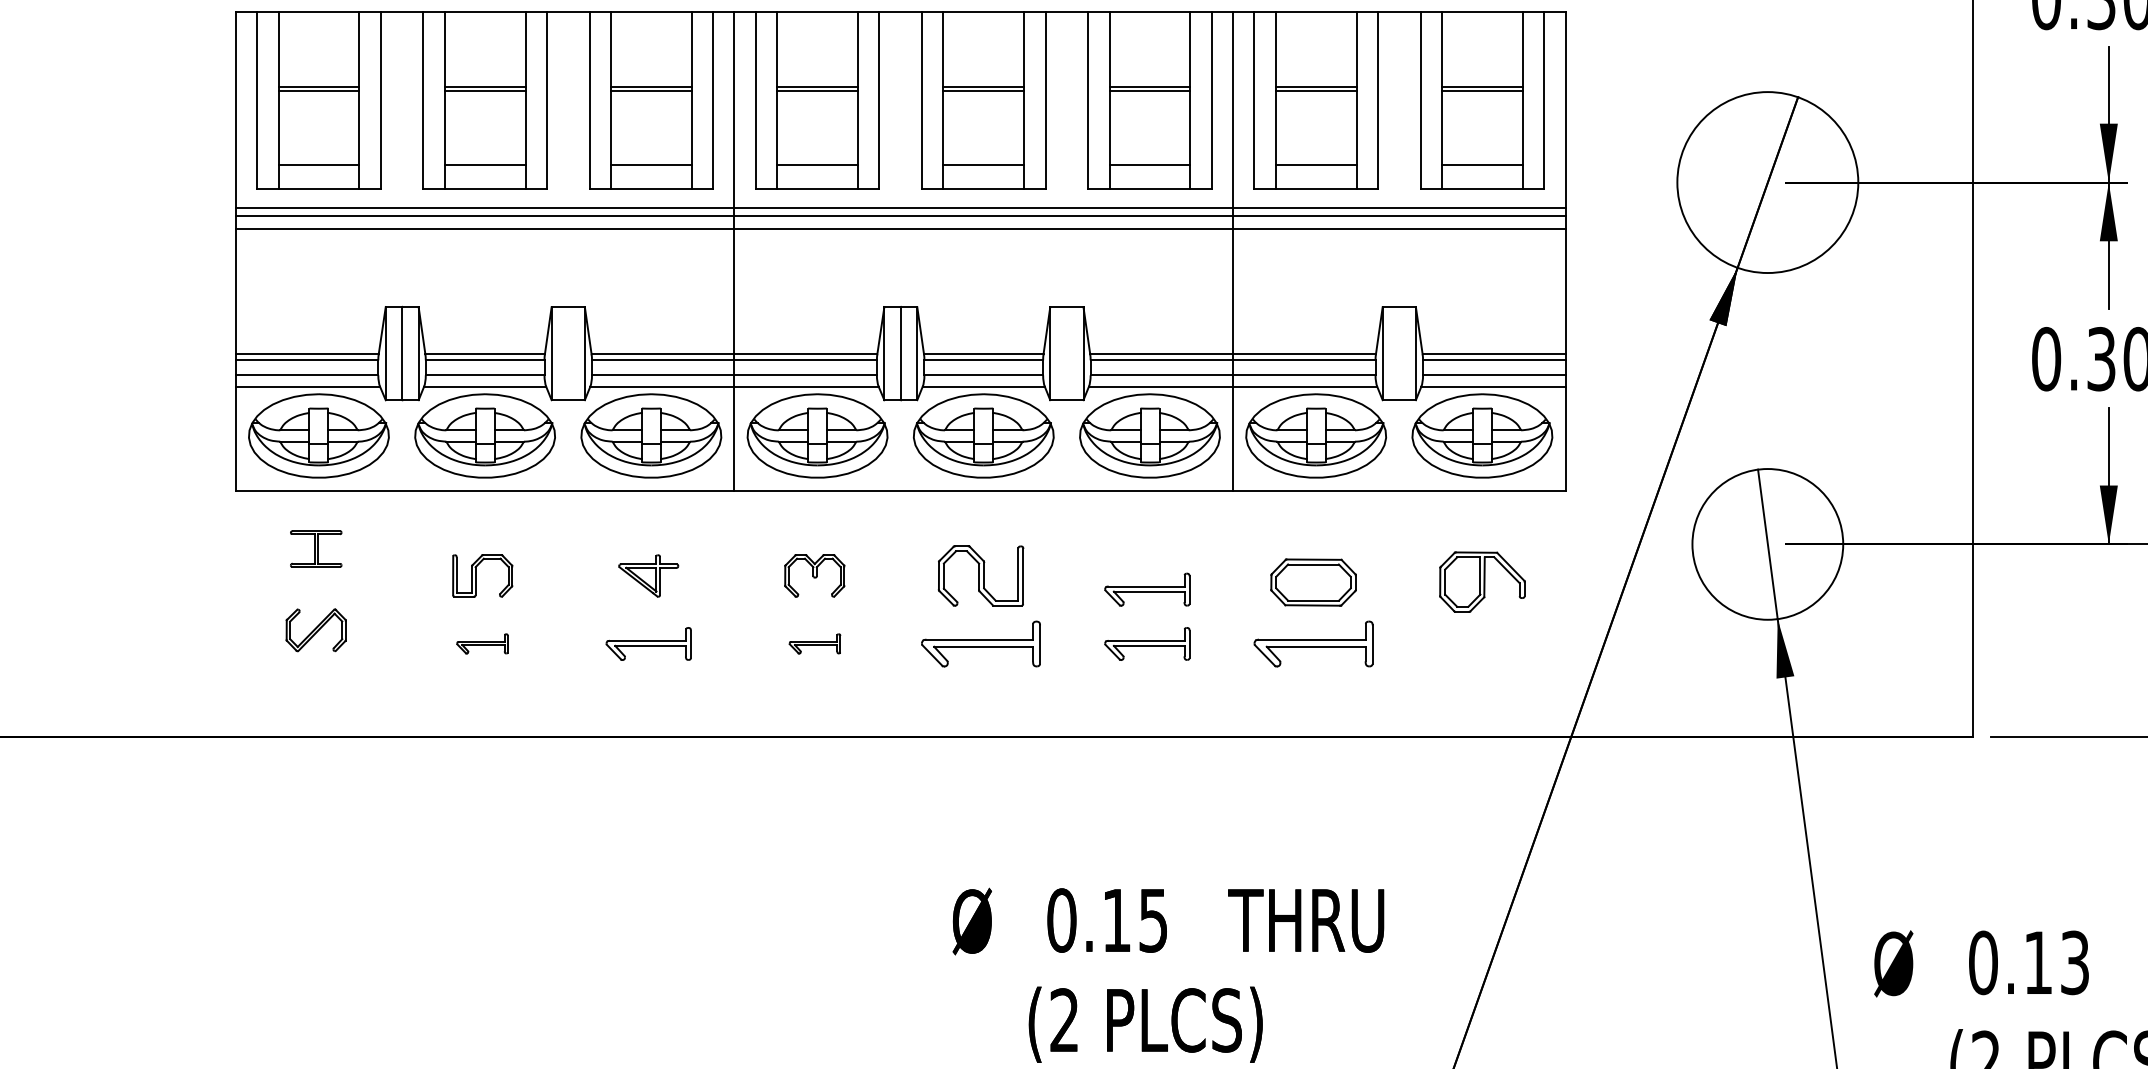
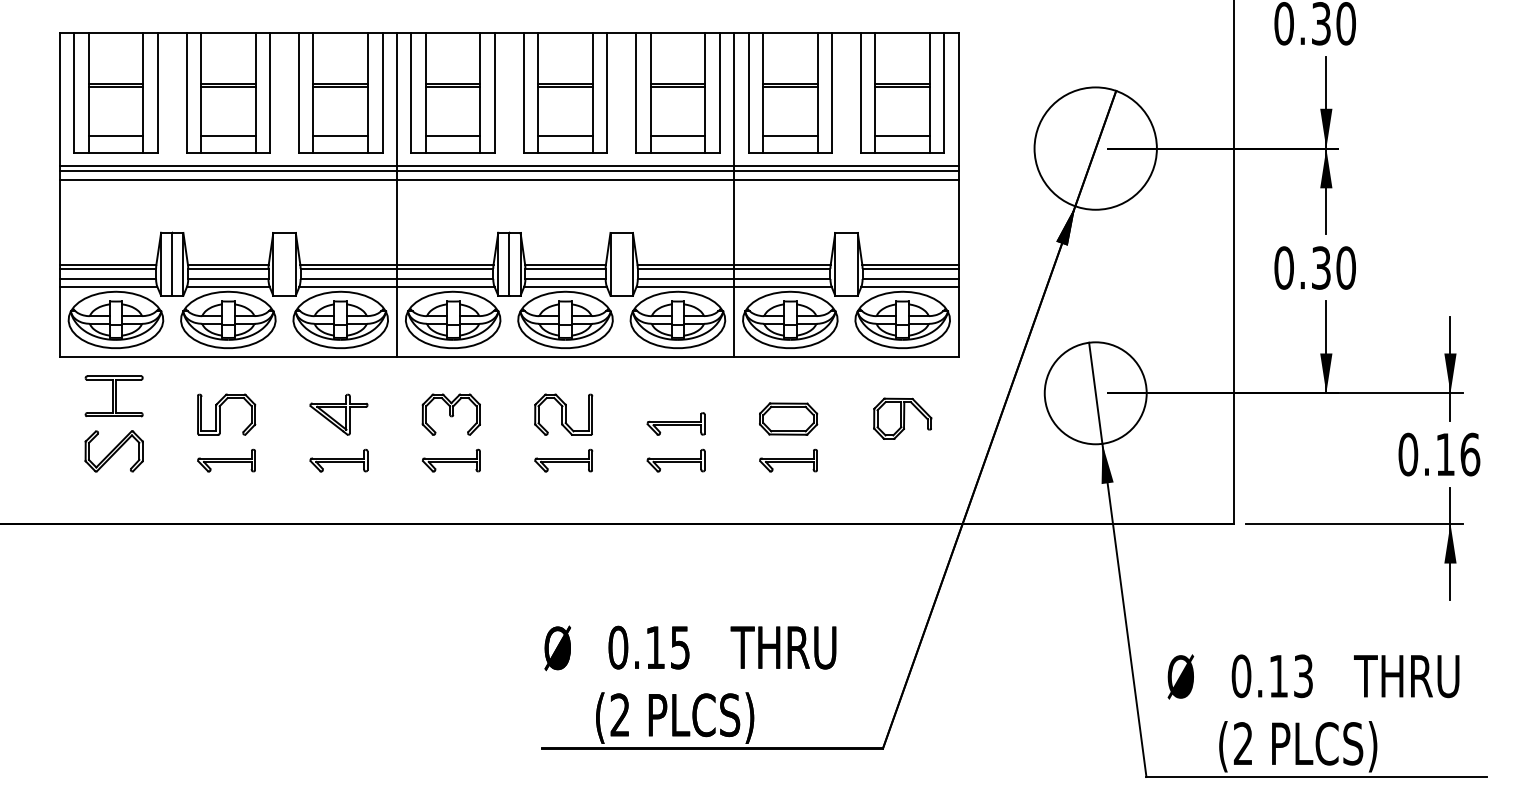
part: (315, 549) -> (113, 396), size x1.67
part: (482, 575) -> (226, 414), size x1.43
part: (648, 575) -> (338, 414), size x1.43
part: (813, 575) -> (450, 414), size x1.43
part: (315, 630) -> (113, 451), size x1.43
part: (482, 643) -> (226, 460), size x1.67
part: (815, 643) -> (451, 460), size x1.67
part: (980, 643) -> (563, 460), size x0.71
part: (1313, 643) -> (788, 460), size x0.71

